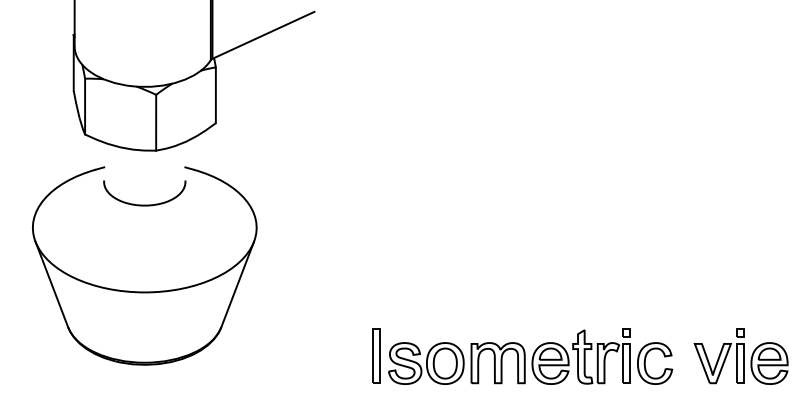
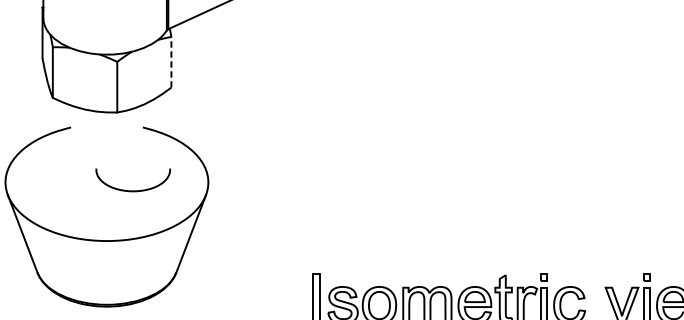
line: (215, 95) -> (171, 62), solid -> dashed
curve: (144, 204) -> (132, 190), moved

